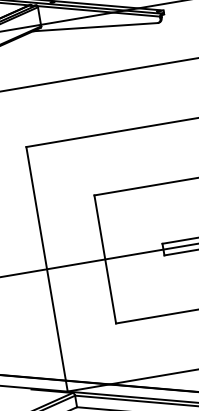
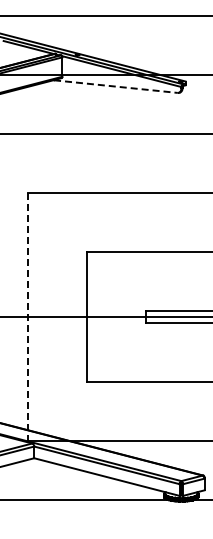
line: (96, 26) -> (116, 86), solid -> dashed
line: (46, 269) -> (27, 317), solid -> dashed

